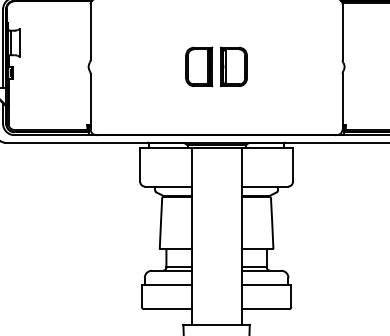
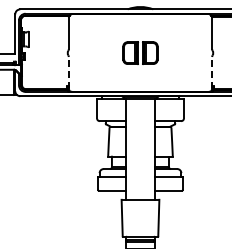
line: (90, 101) -> (68, 72), solid -> dashed
line: (343, 101) -> (212, 72), solid -> dashed

